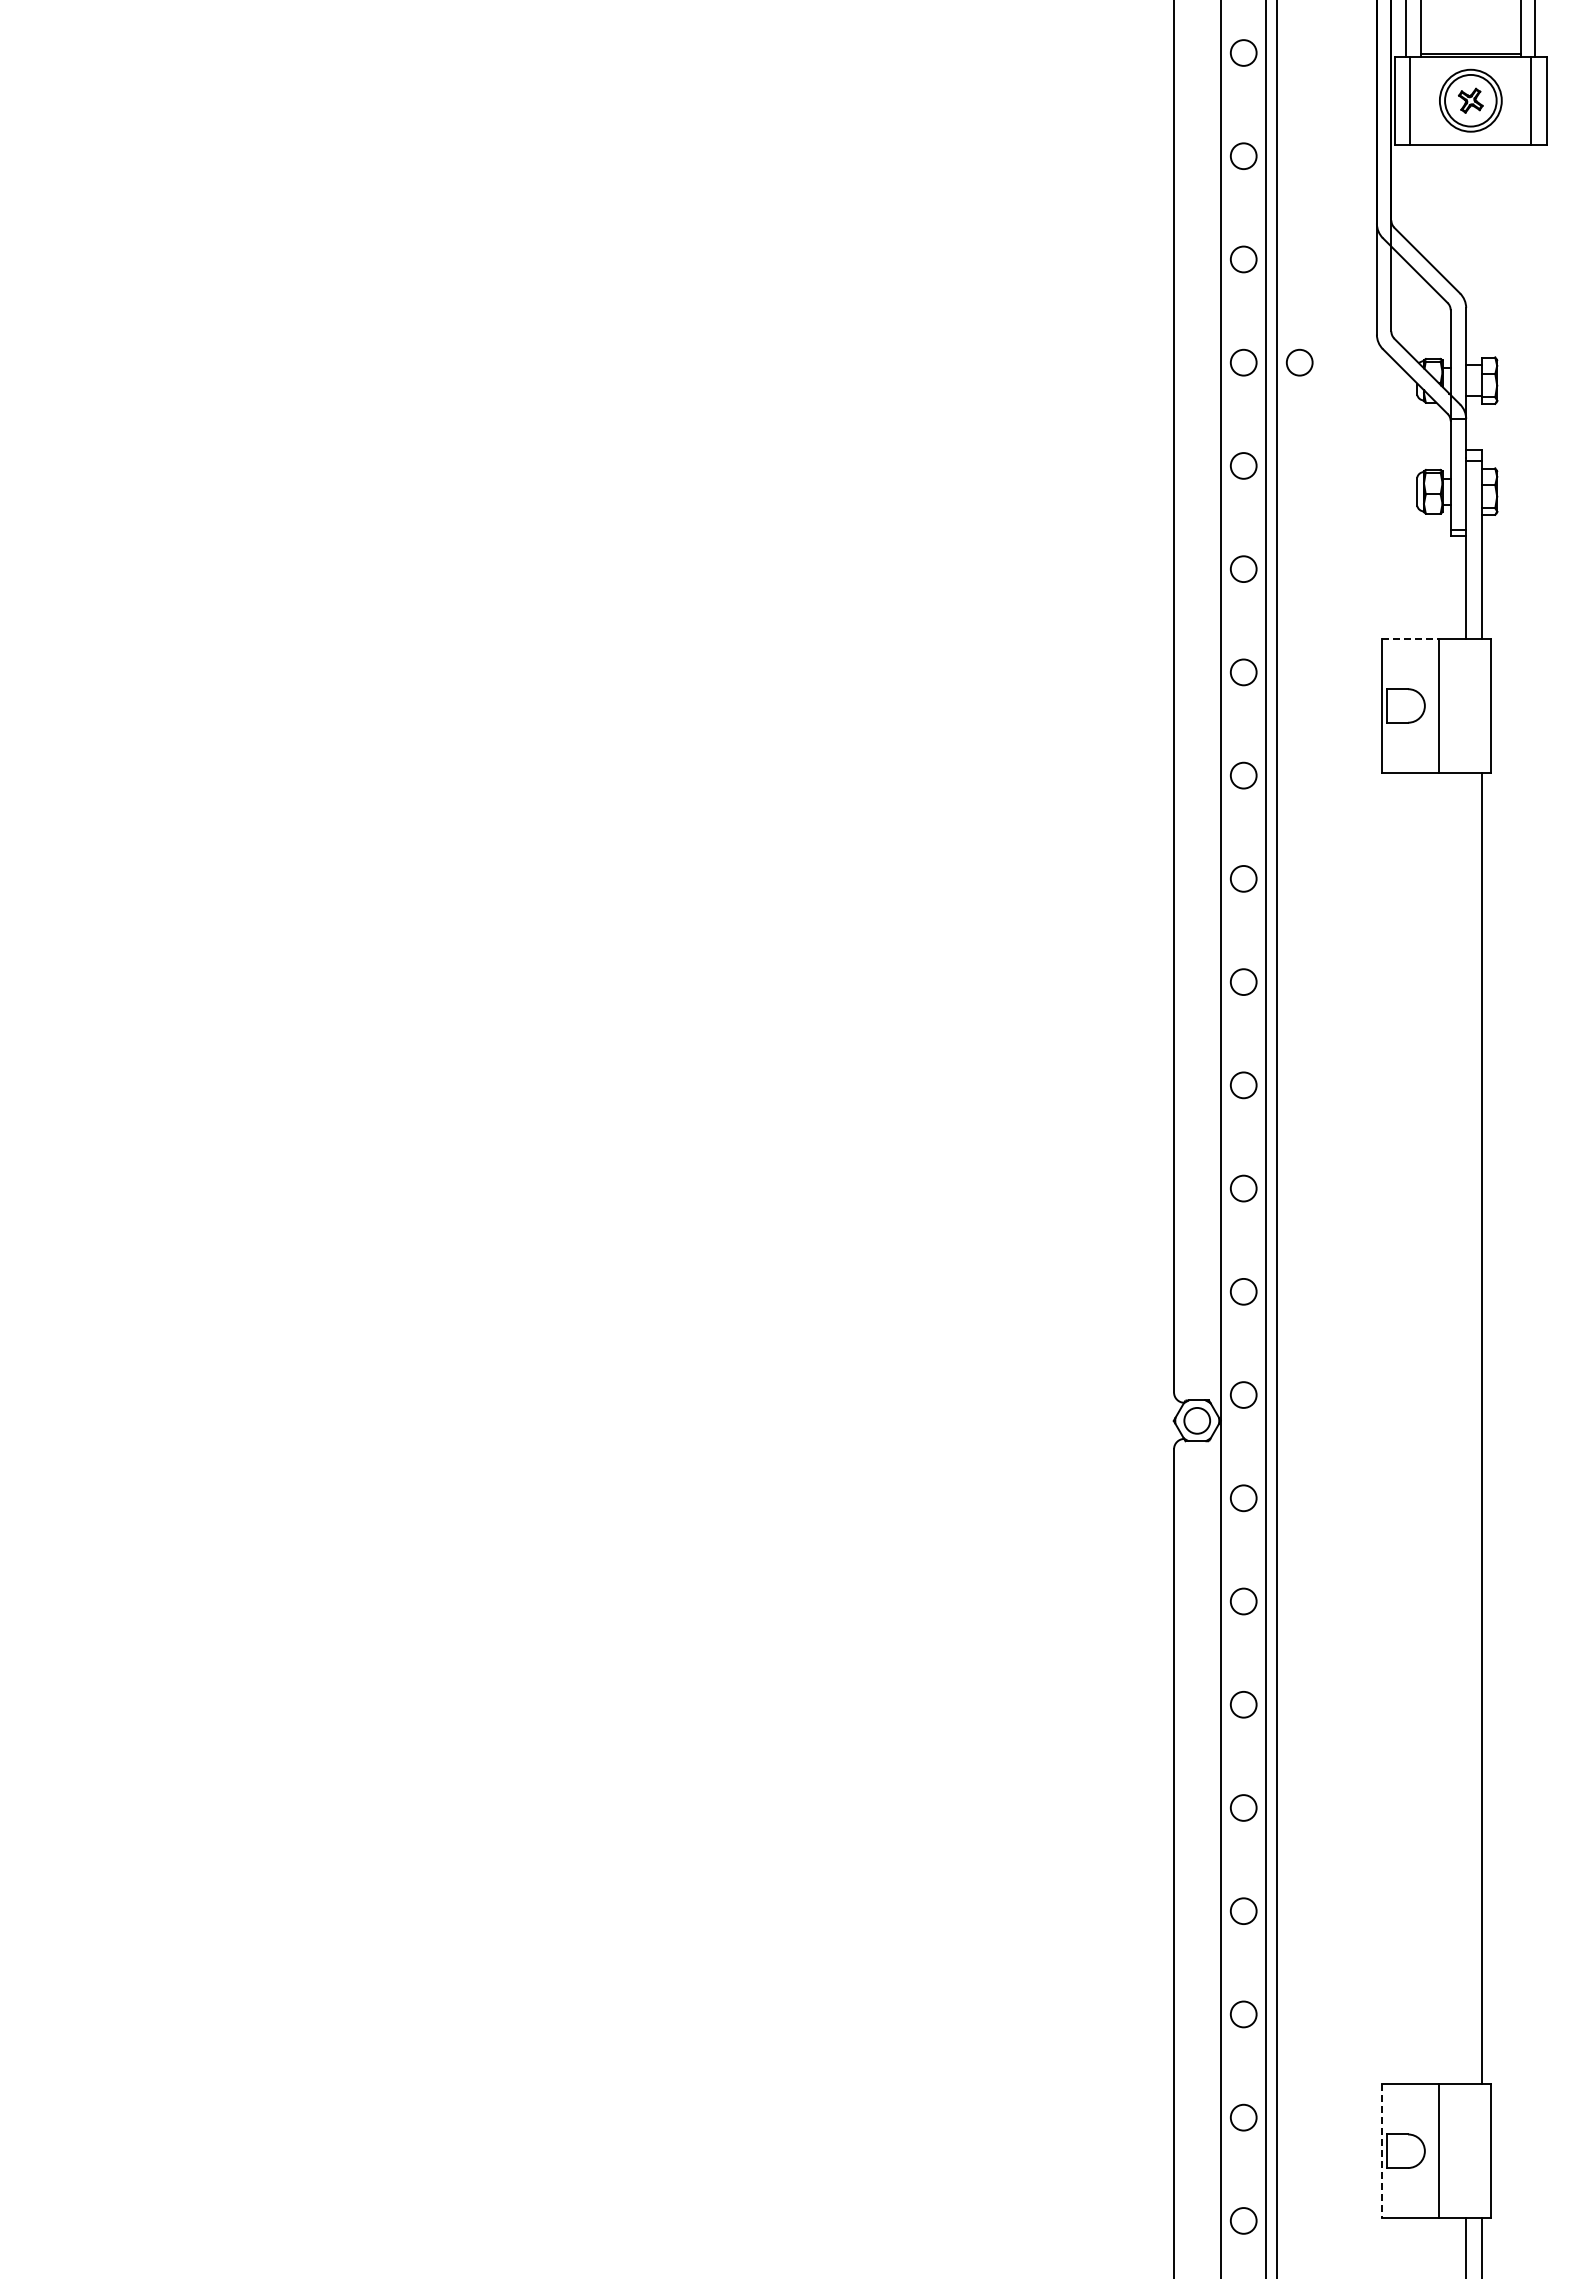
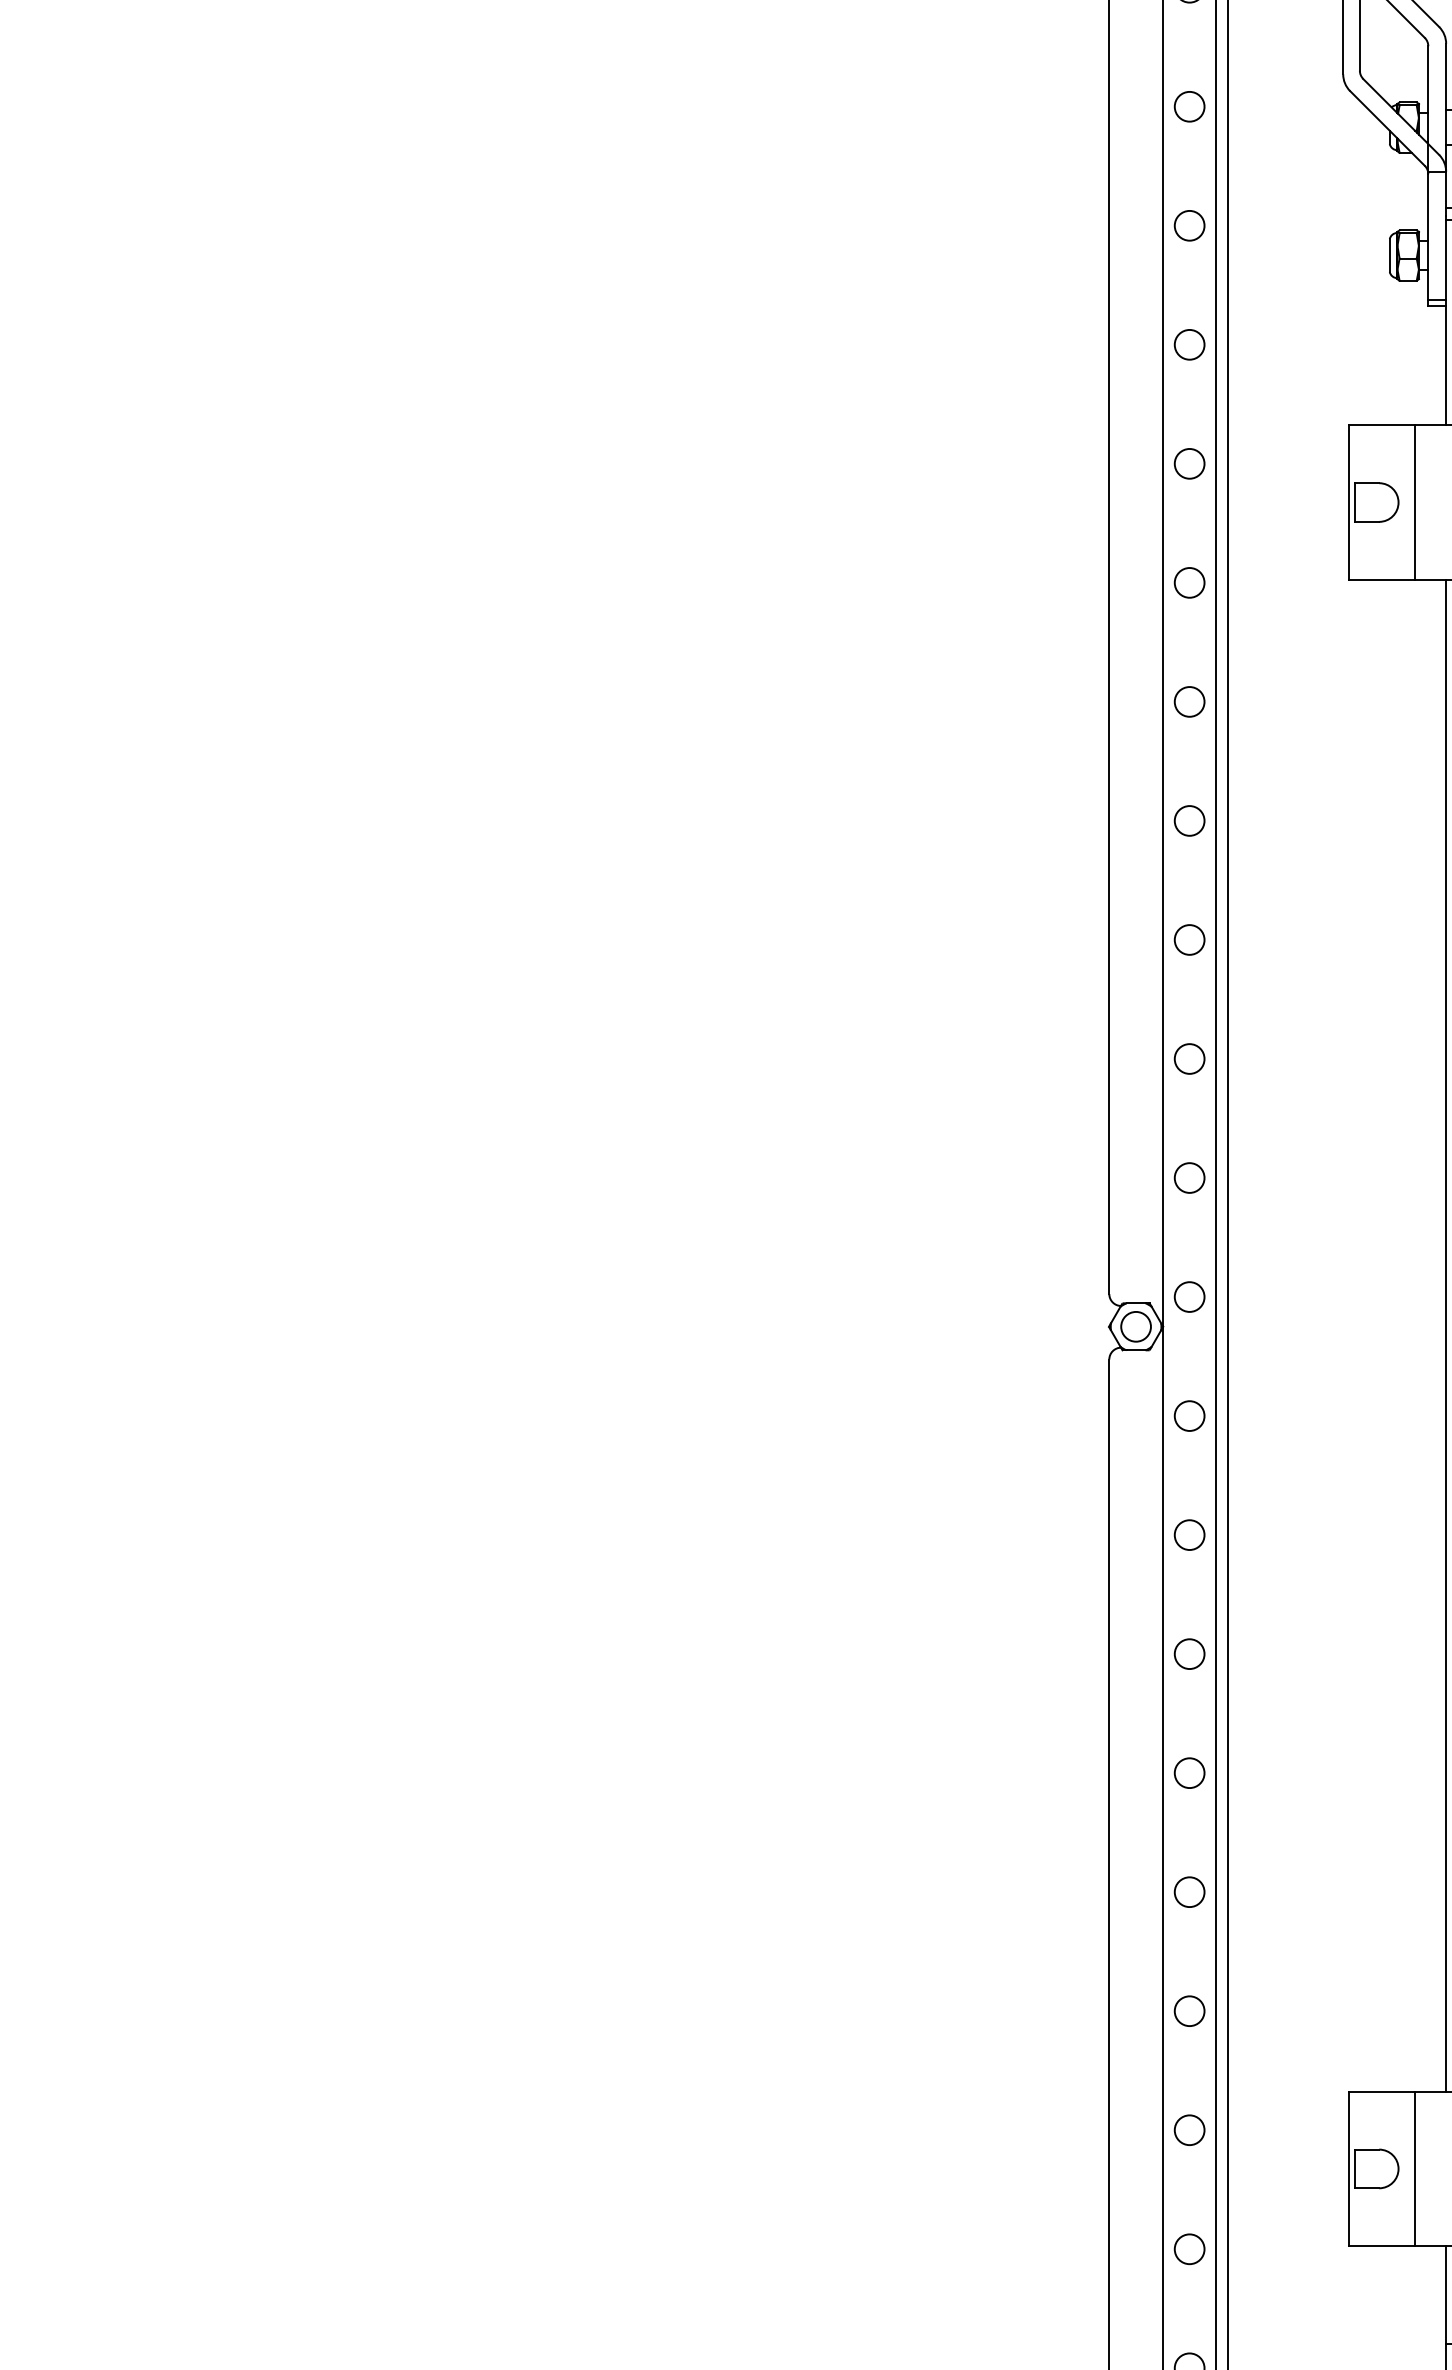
circle: (1299, 362) -> (1253, 106), removed
line: (1411, 638) -> (1383, 424), dashed -> solid
line: (1466, 1428) -> (1446, 1335), added
line: (1382, 2151) -> (1349, 2169), dashed -> solid

